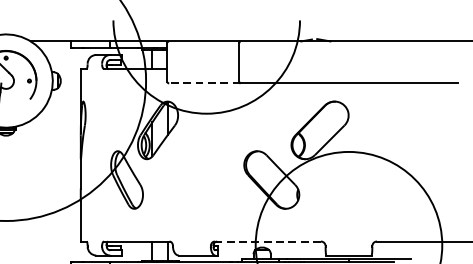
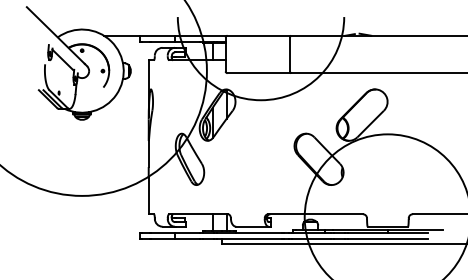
line: (205, 83) -> (259, 73), dashed -> solid
line: (267, 241) -> (315, 214), dashed -> solid

